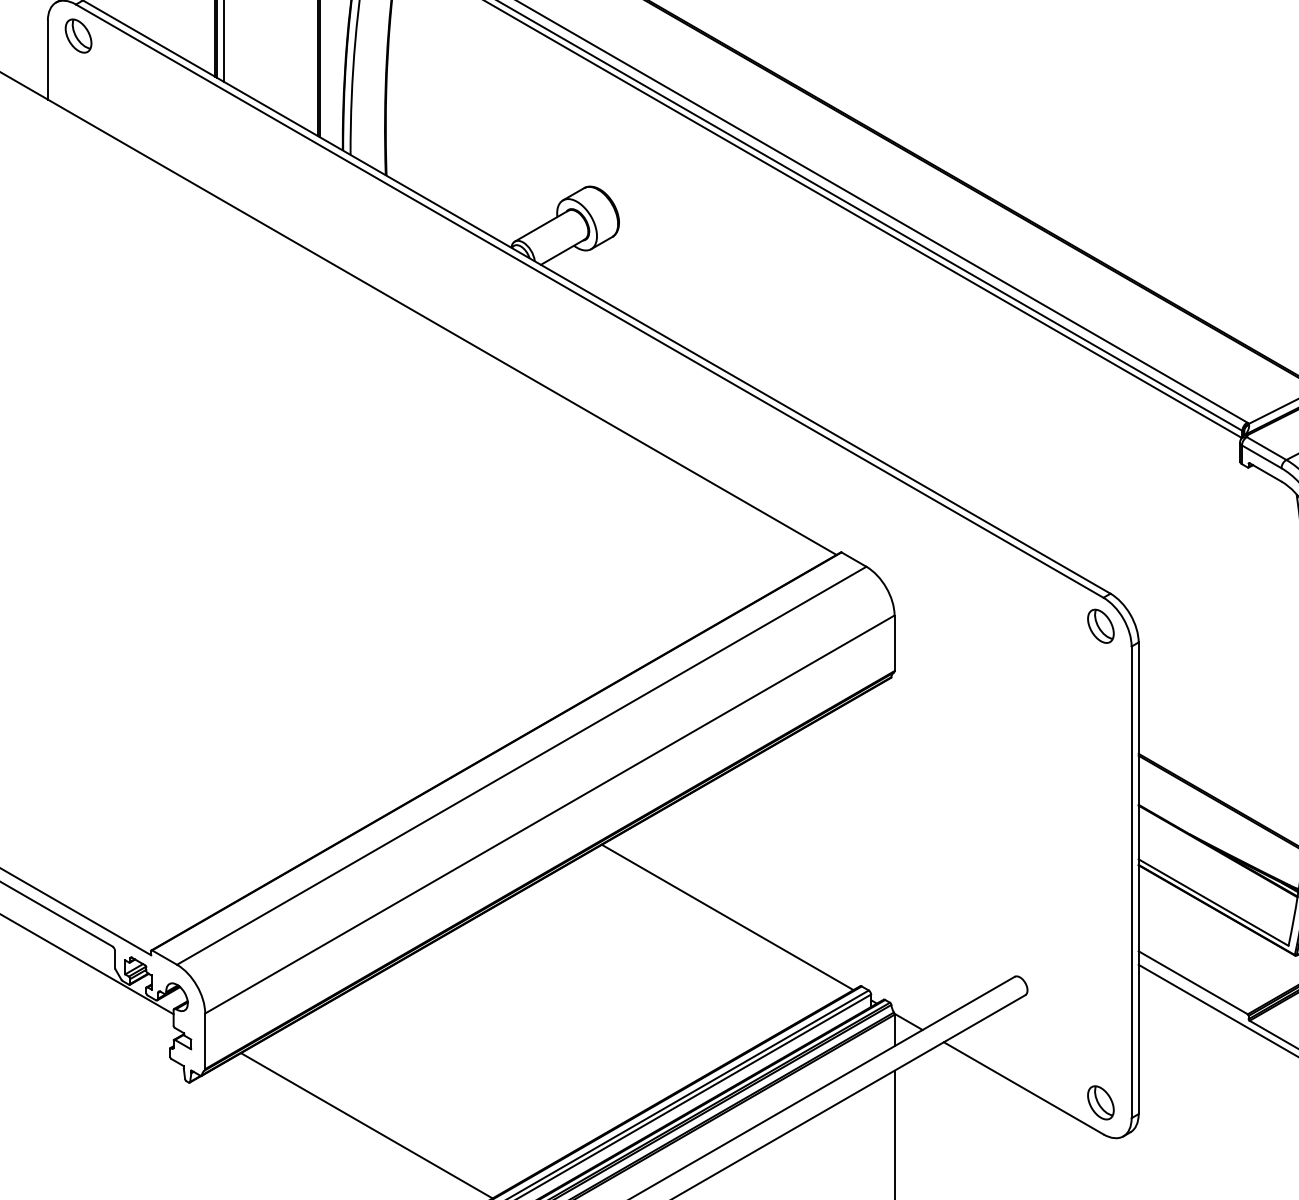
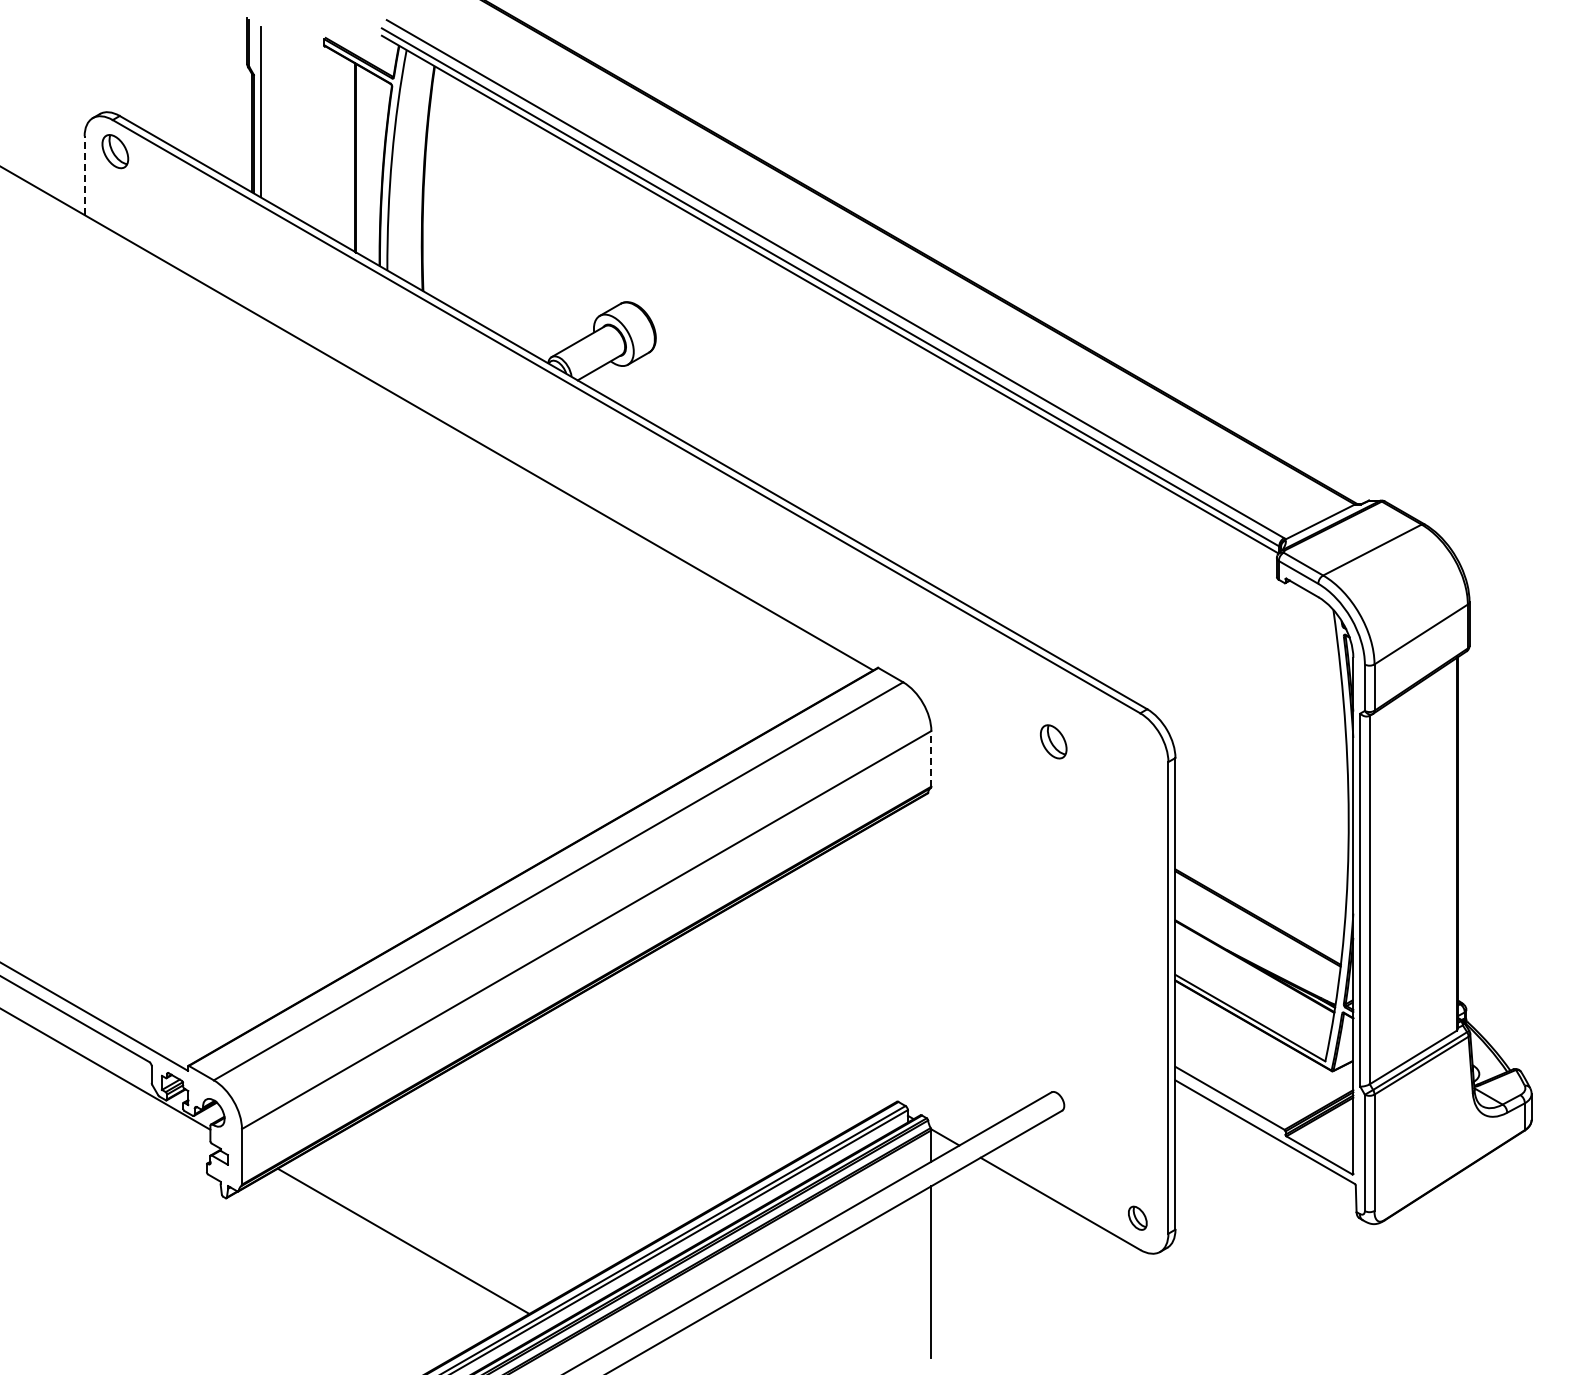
line: (47, 59) -> (84, 175), solid -> dashed
part: (1100, 625) -> (1053, 741), moved
line: (894, 642) -> (931, 758), solid -> dashed
line: (727, 916) -> (764, 1032), removed
part: (1100, 1101) -> (1137, 1217), size x0.7

